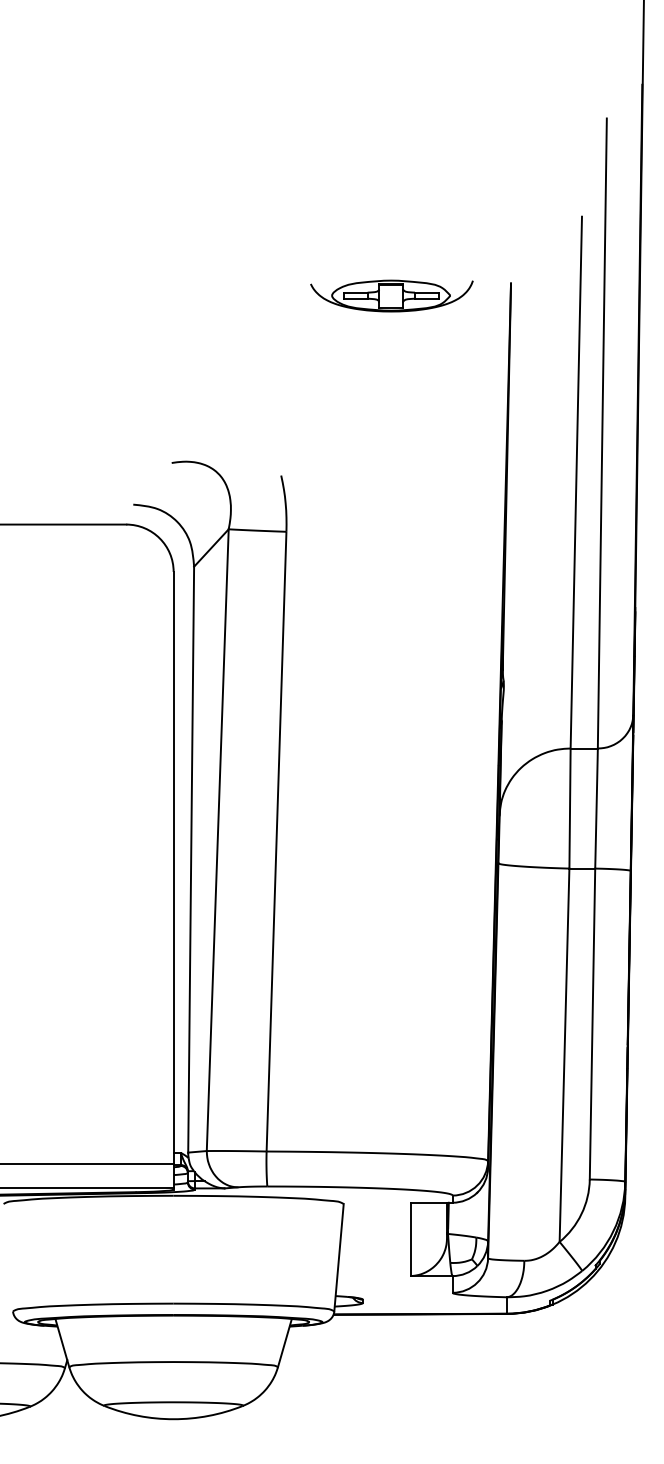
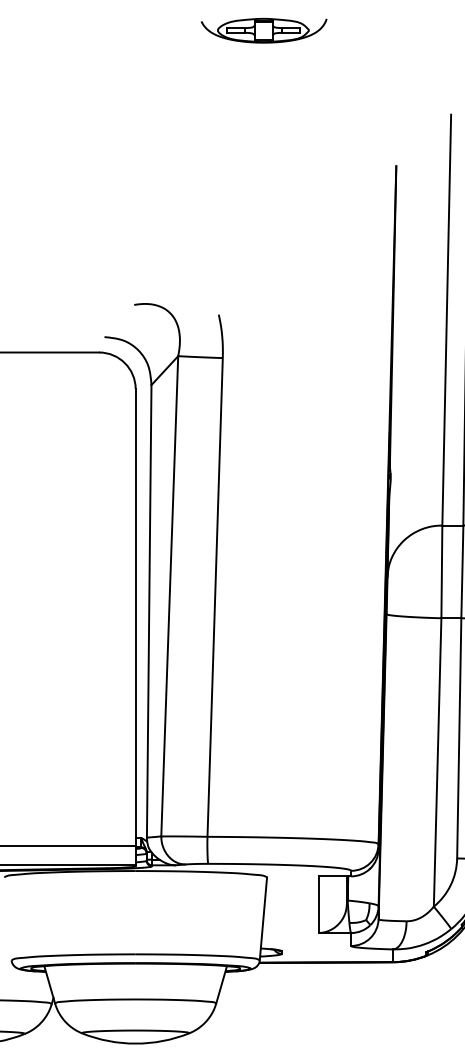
part: (391, 295) -> (263, 30), moved

